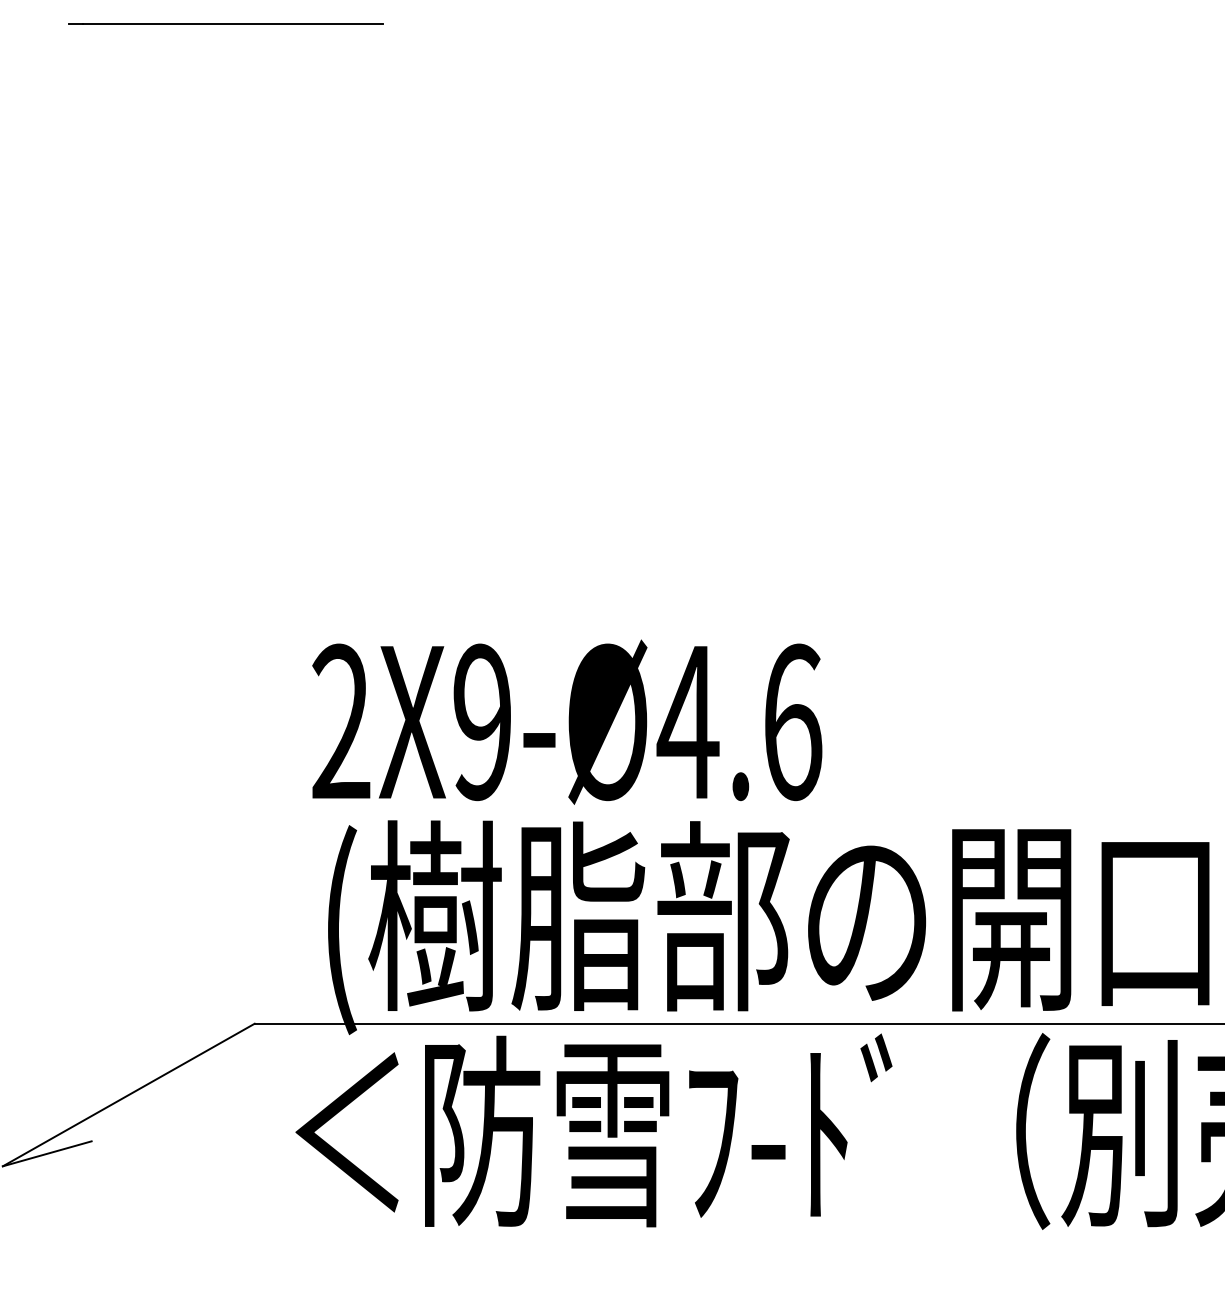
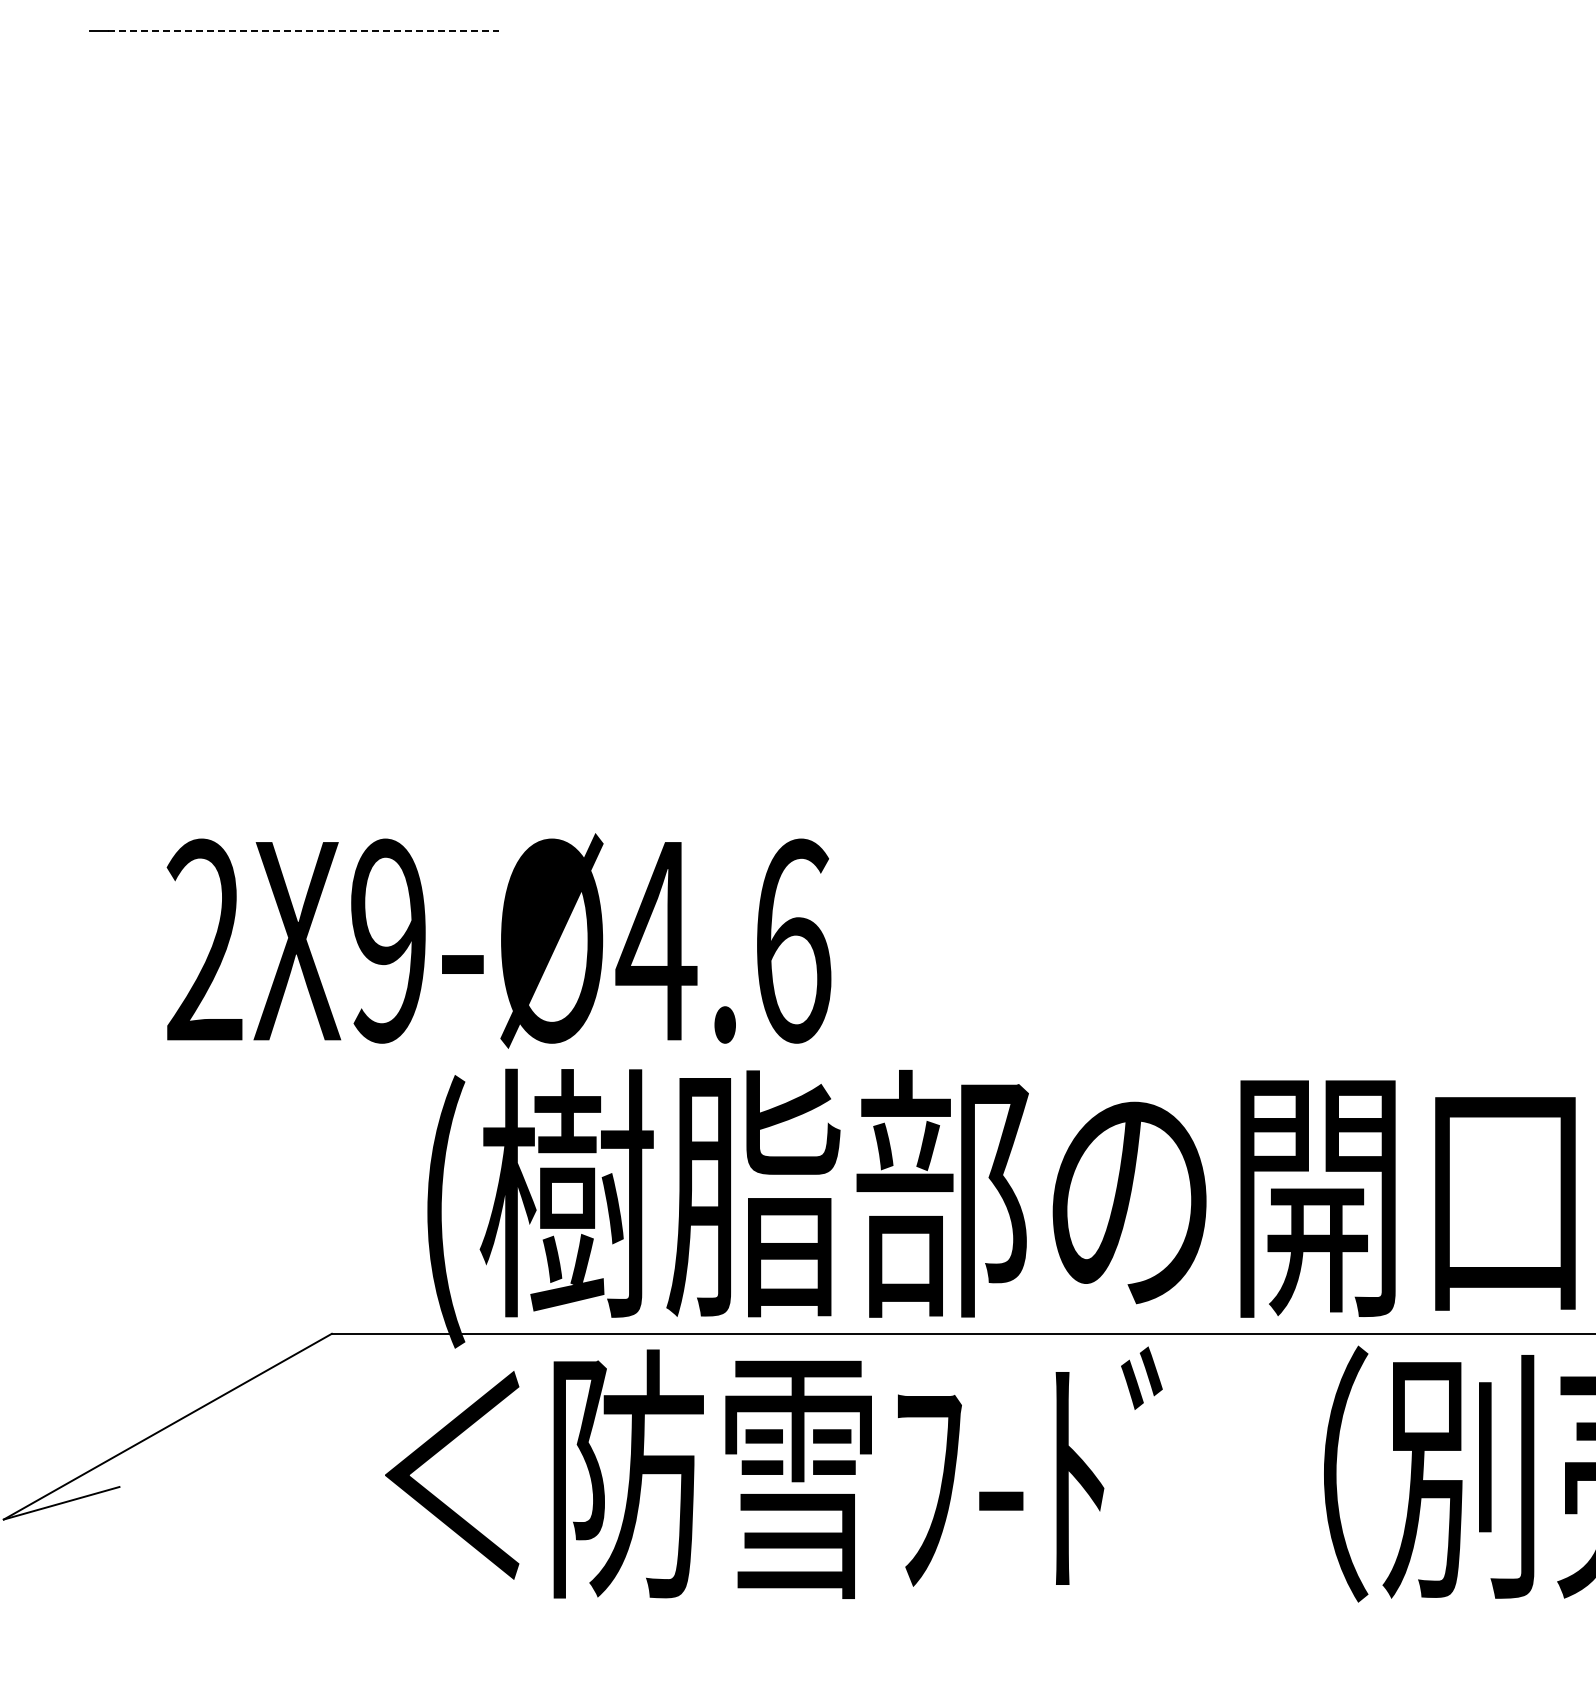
line: (233, 24) -> (304, 31), solid -> dashed
text: (566, 721) -> (498, 940), moved

